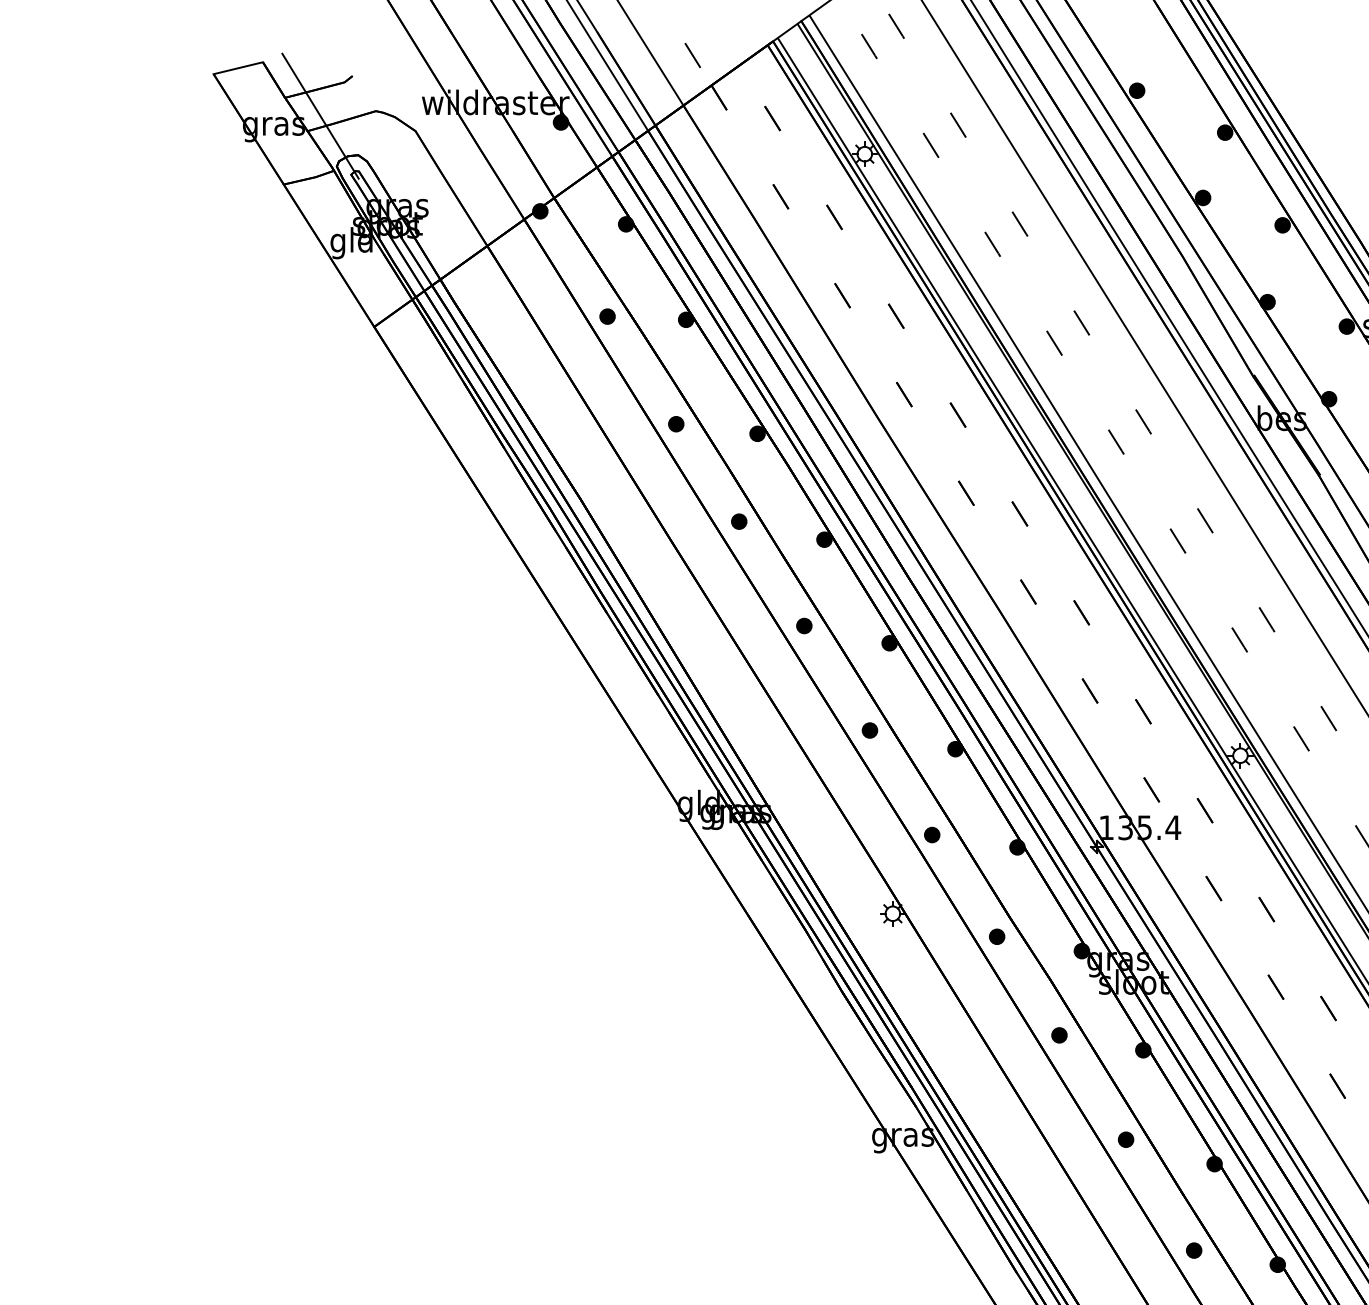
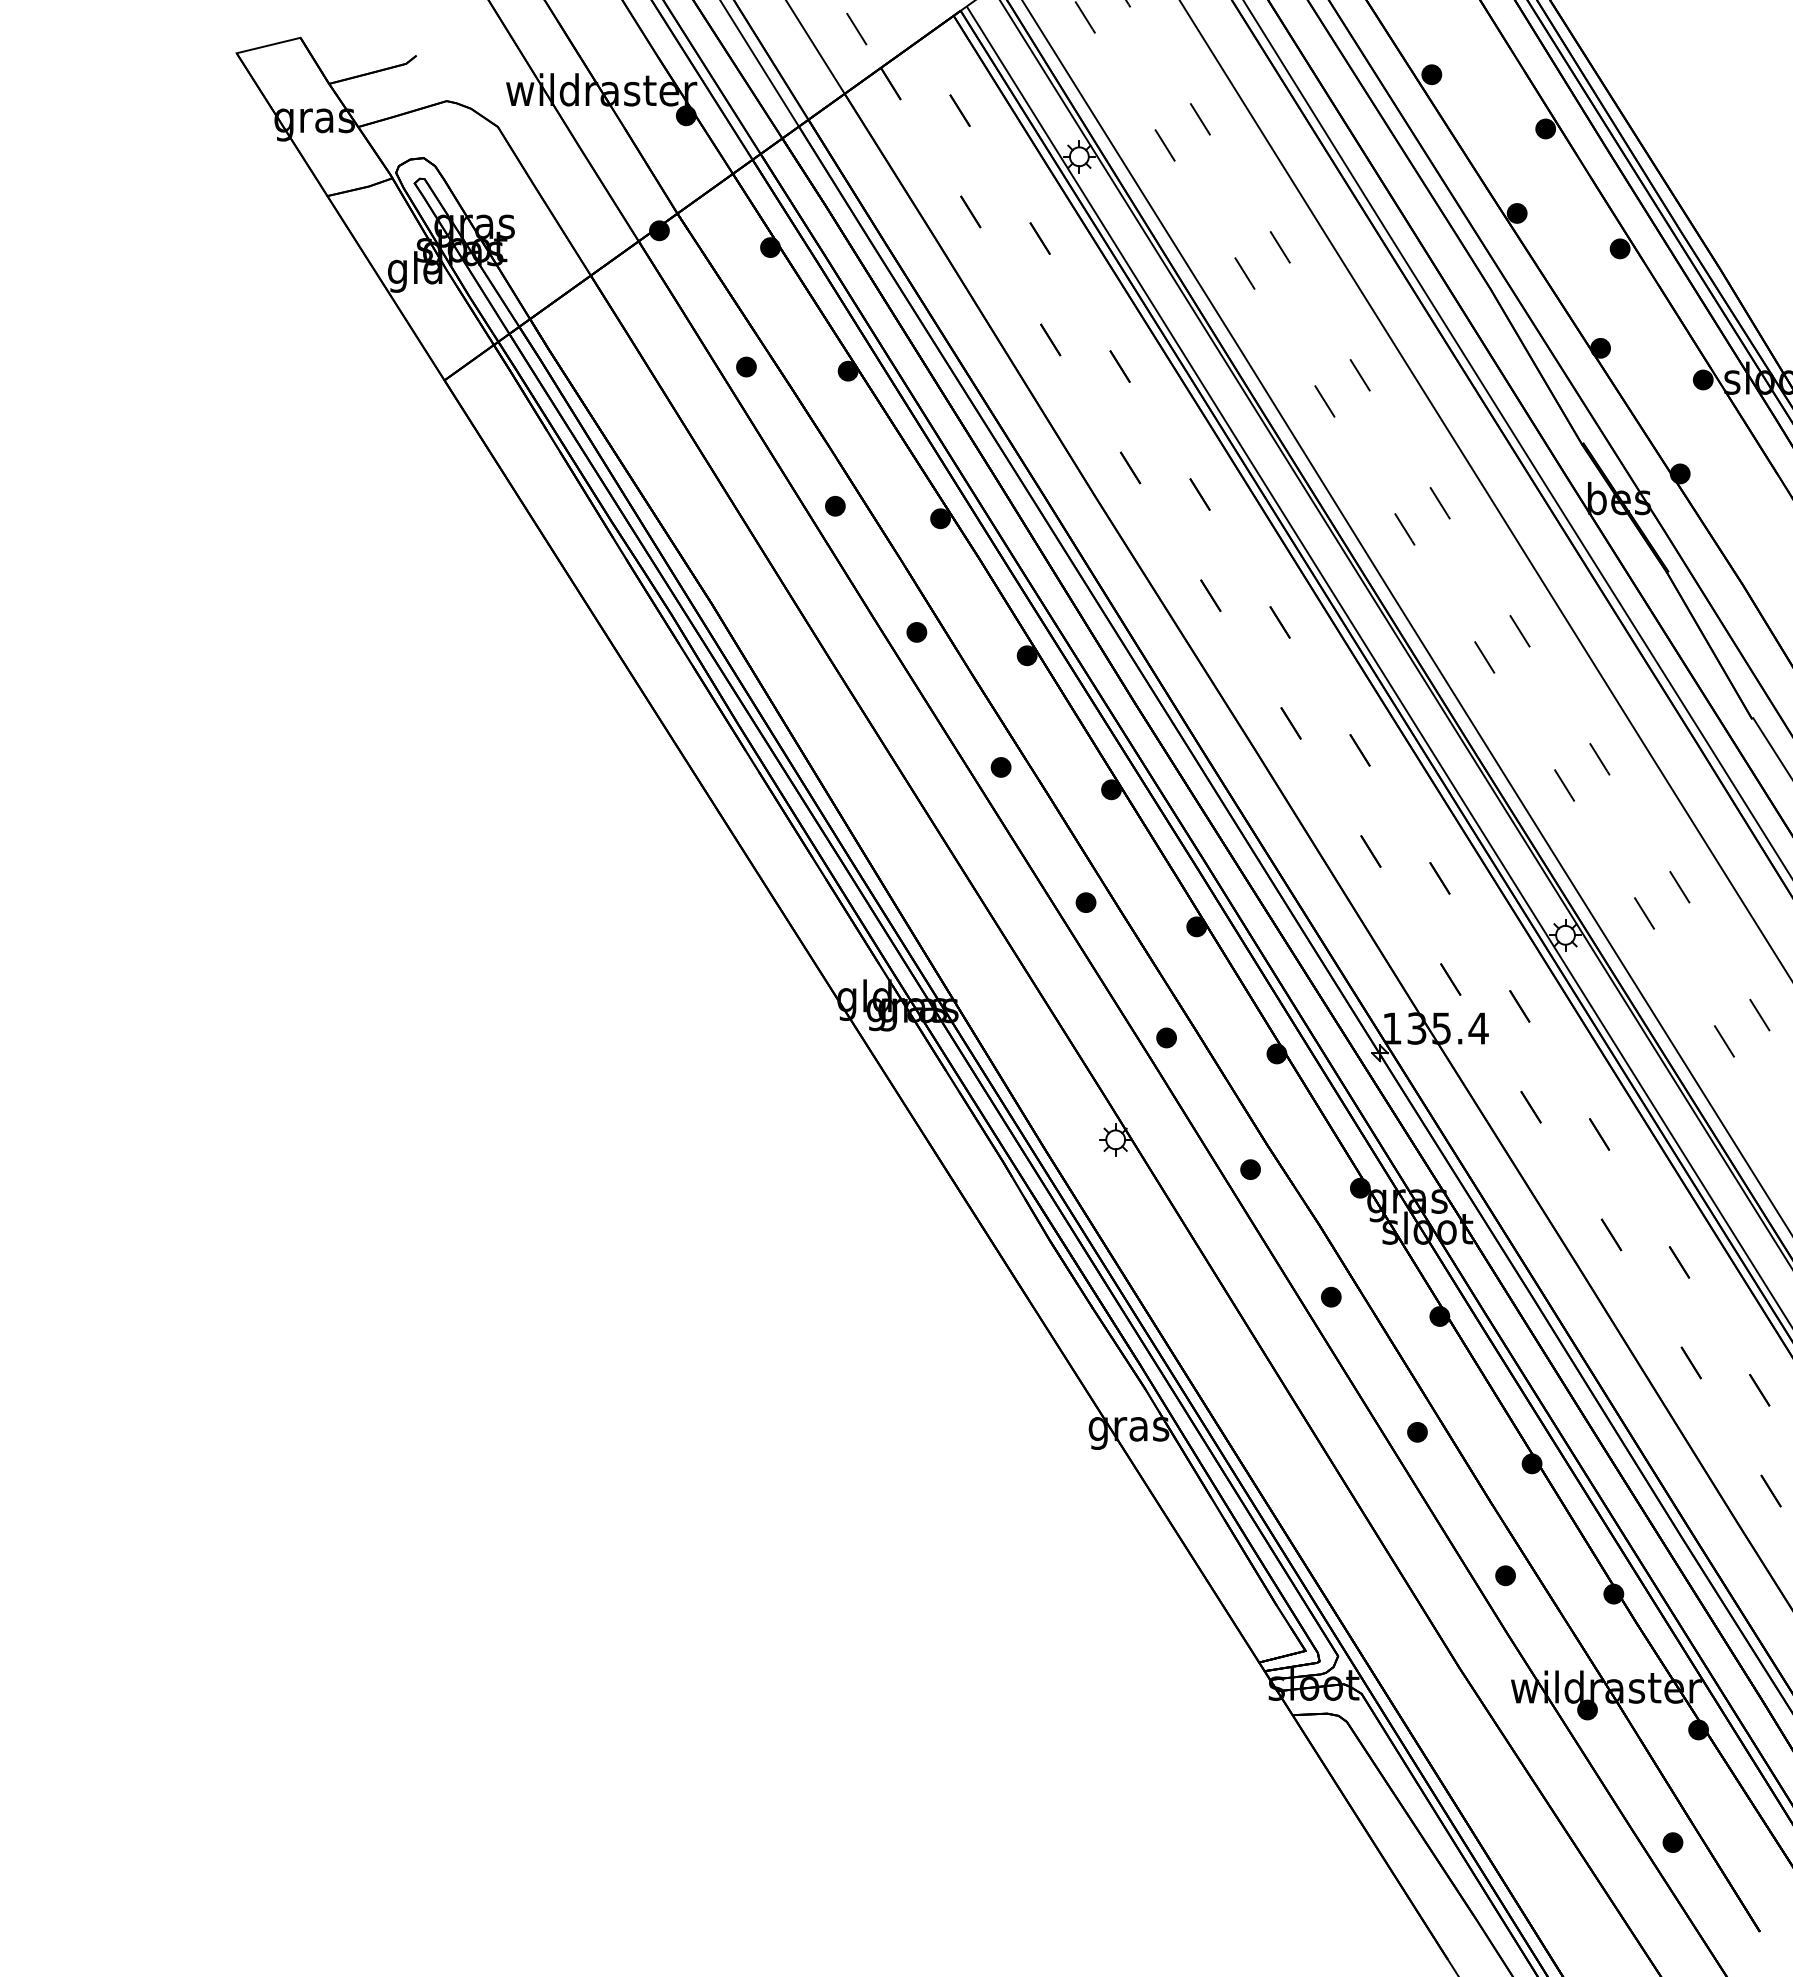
line: (320, 116) -> (374, 107), removed

